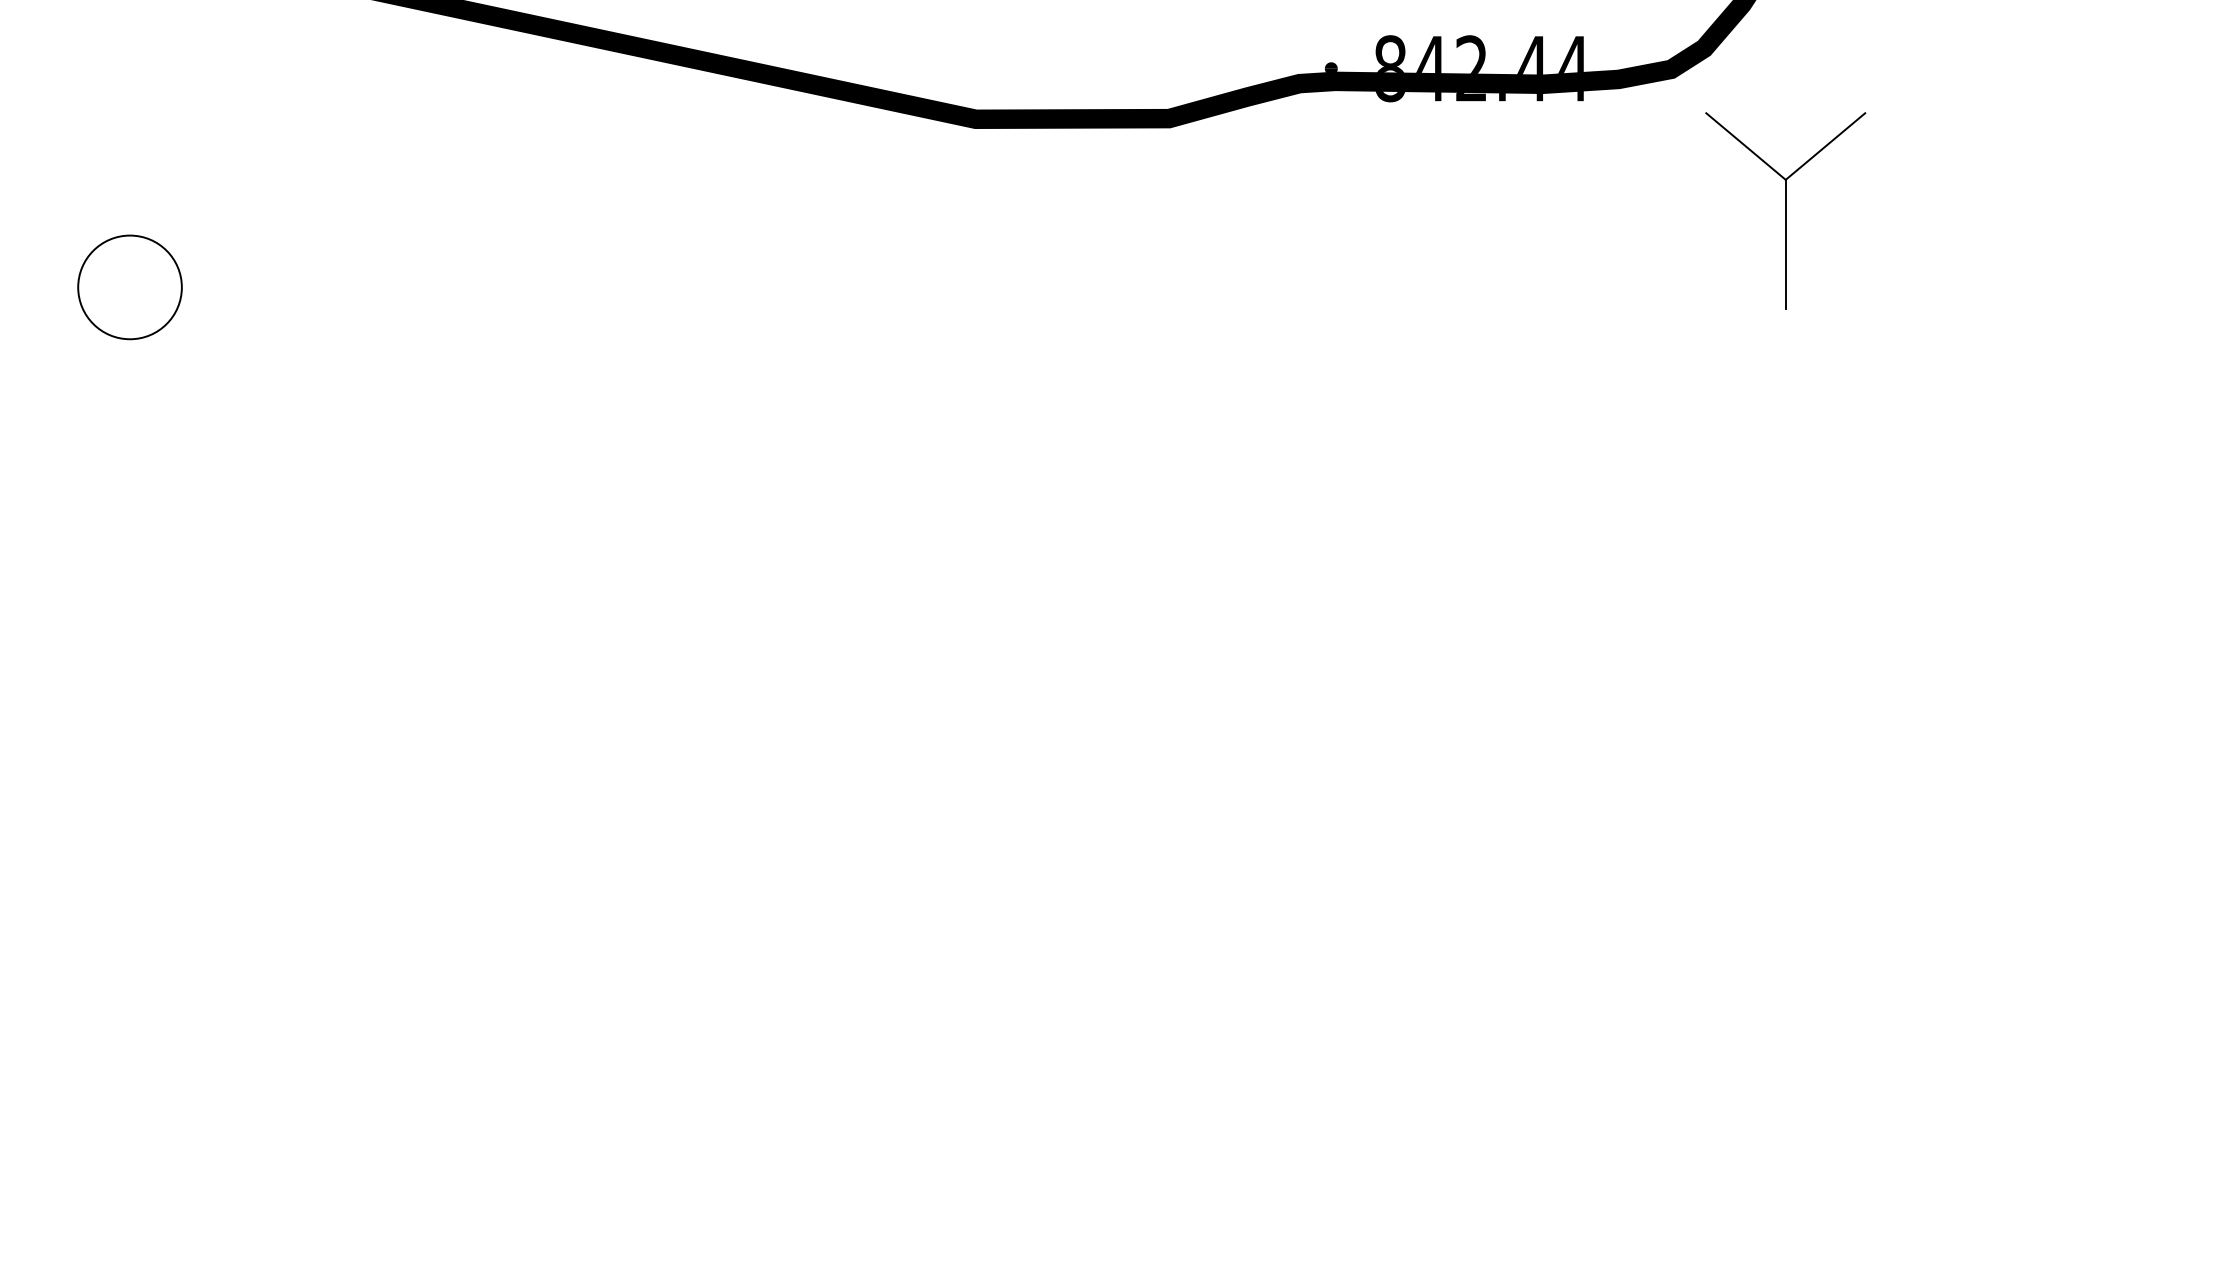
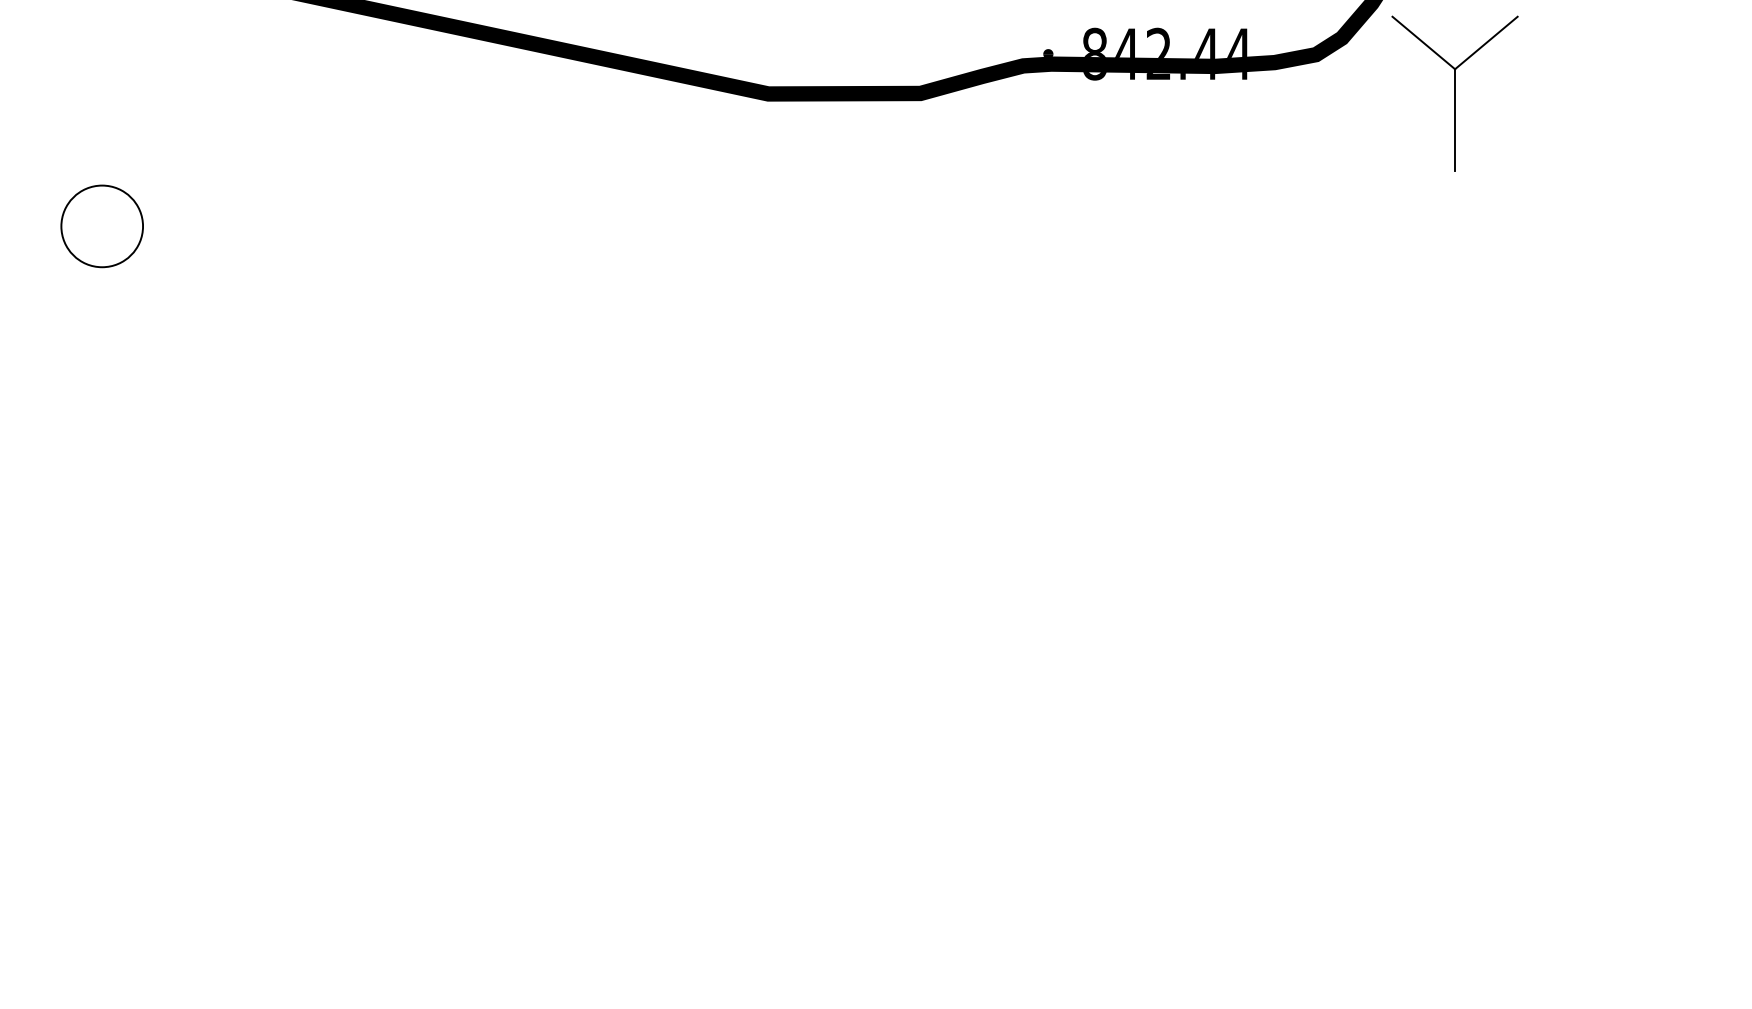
part: (1785, 210) -> (1454, 93), moved

